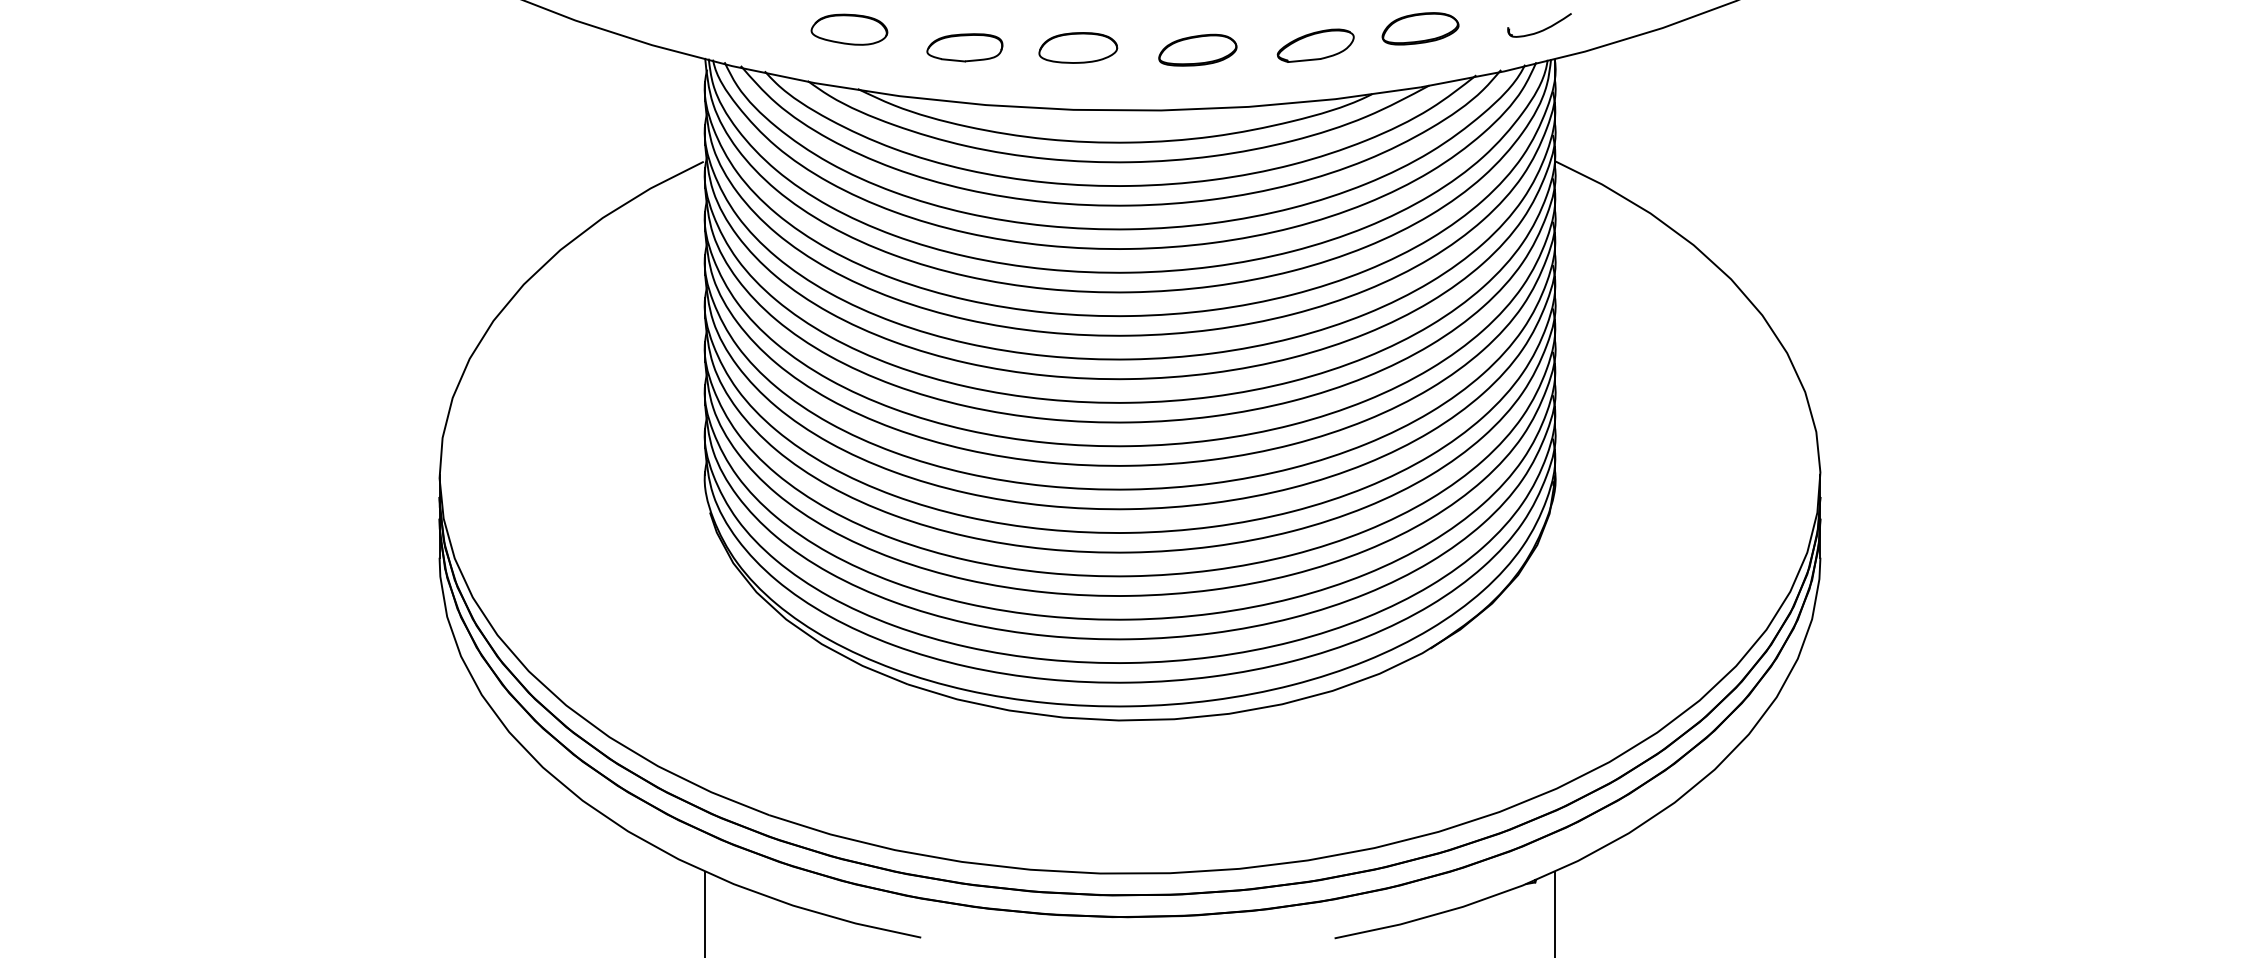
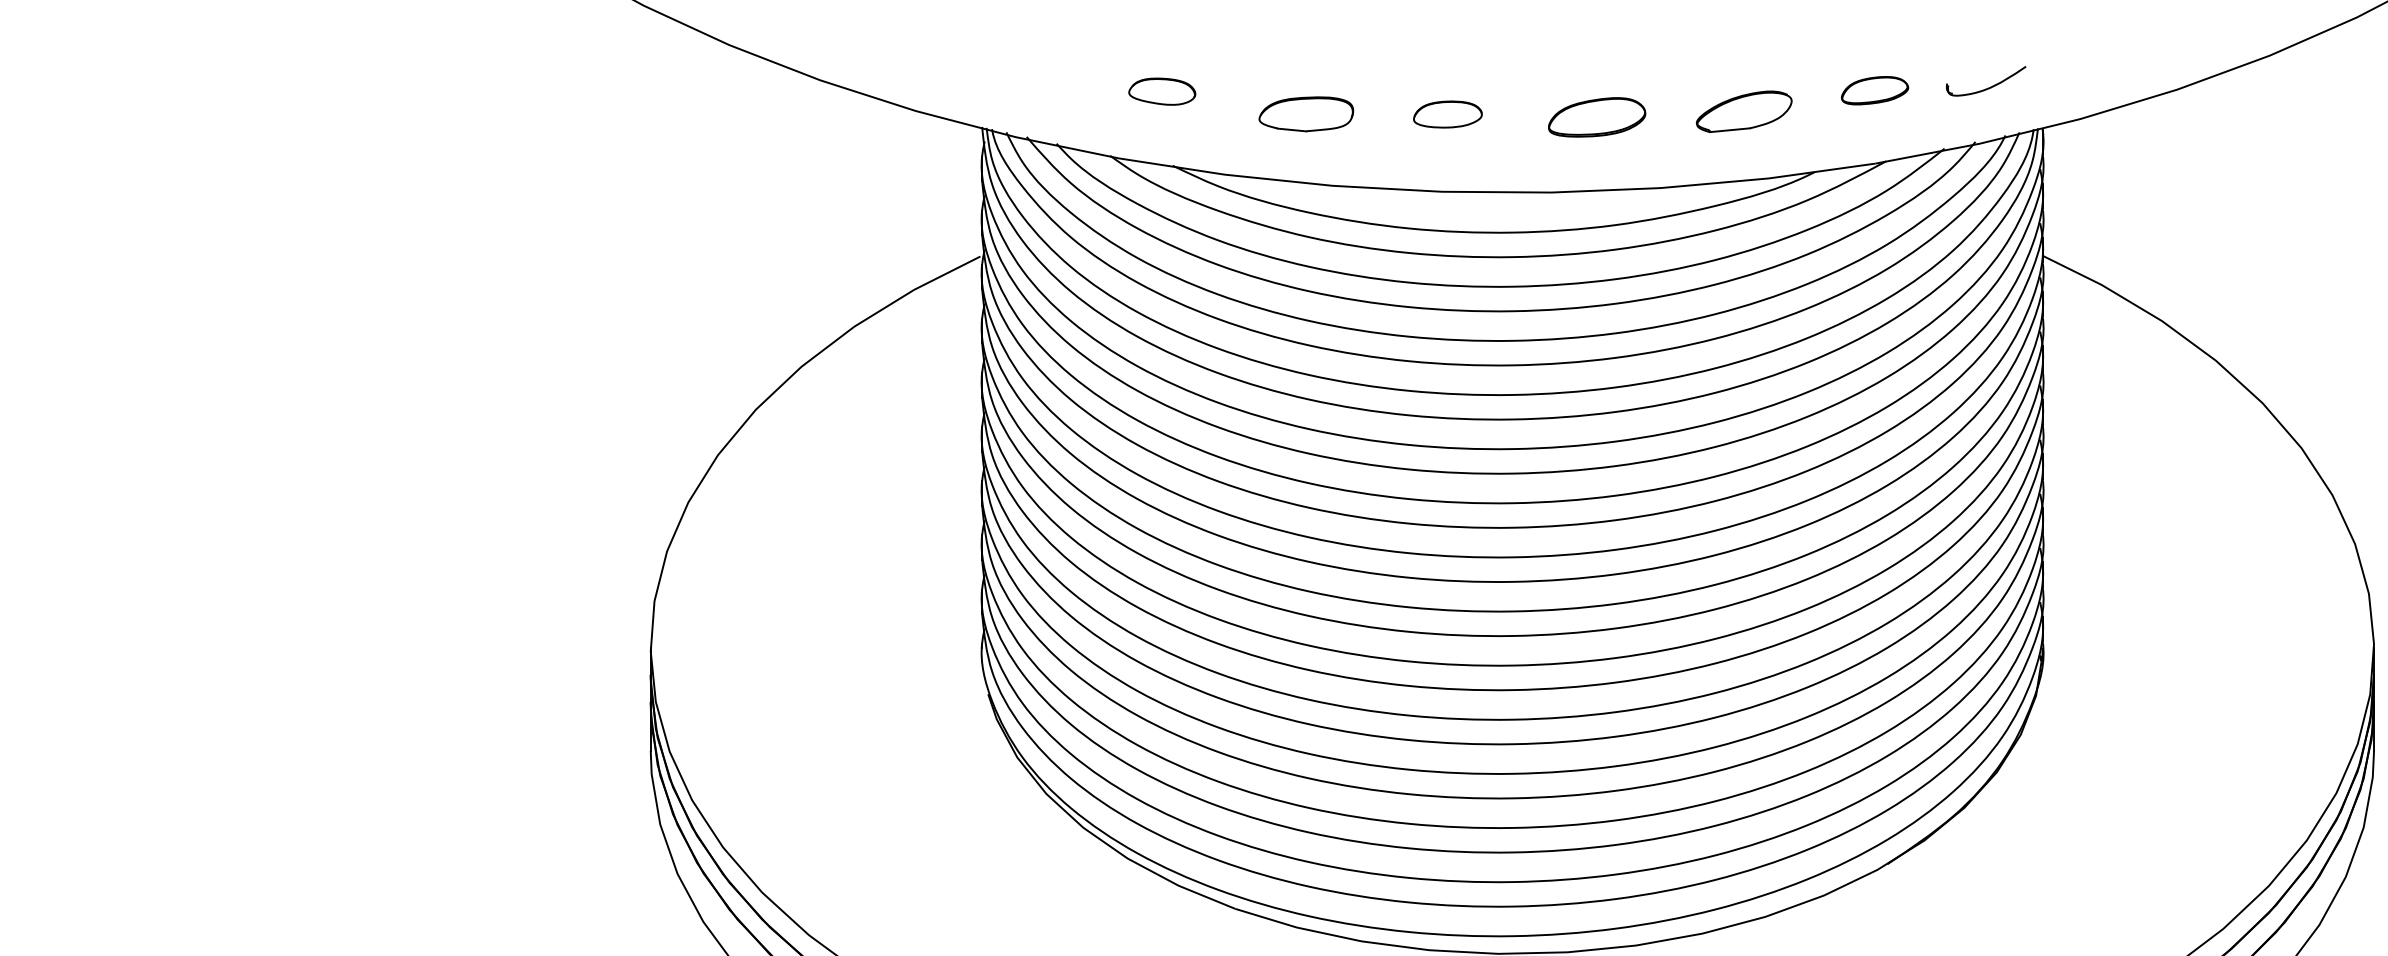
part: (1539, 25) -> (1986, 81), moved
part: (1420, 28) -> (1874, 90), size x0.7
part: (849, 29) -> (1162, 91), size x0.7
part: (1078, 47) -> (1448, 113), size x0.7

